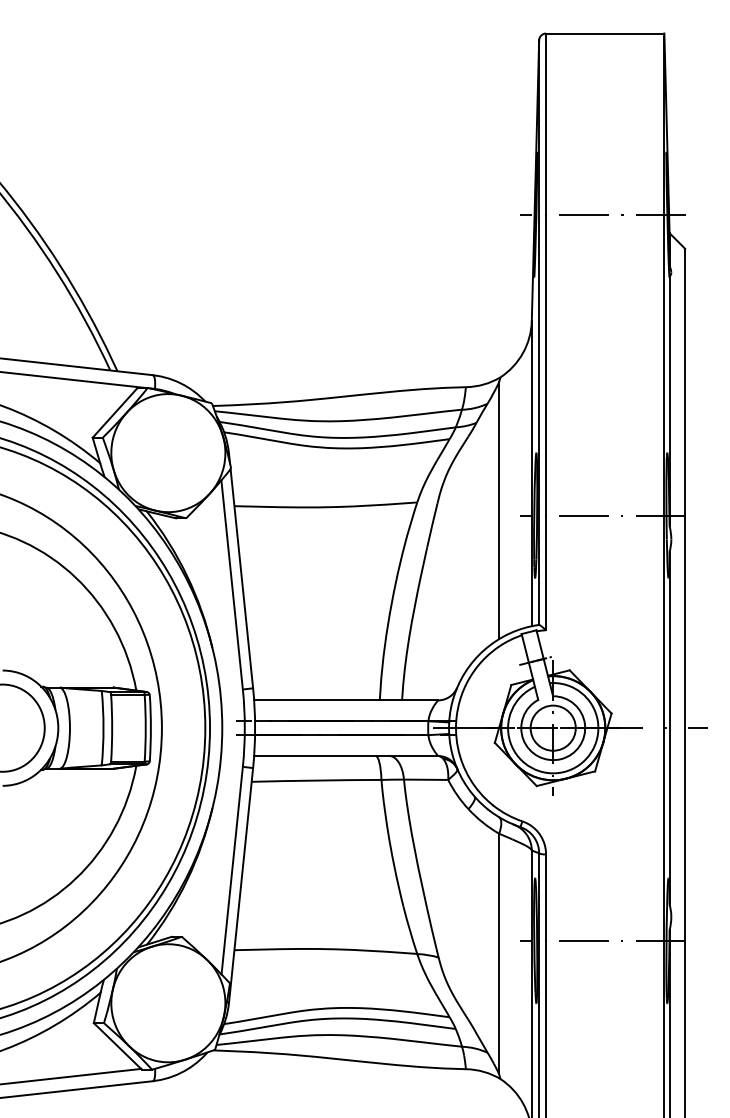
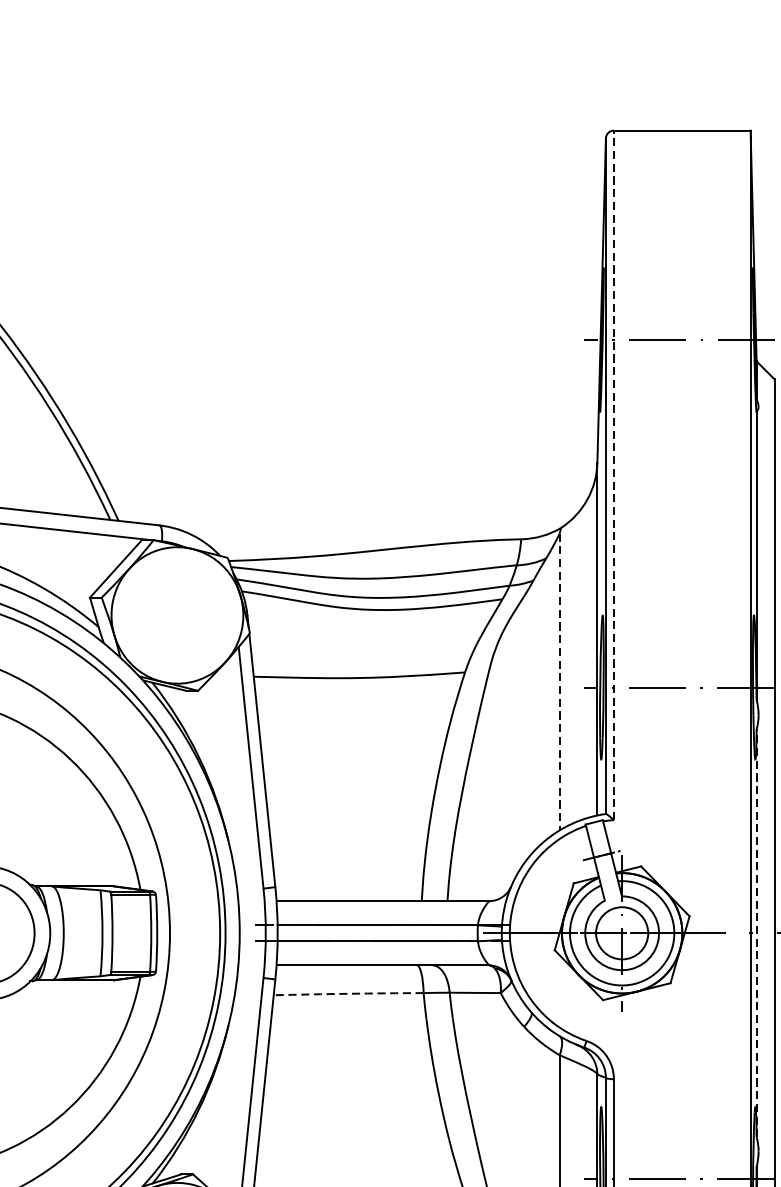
line: (546, 331) -> (614, 474), solid -> dashed
line: (499, 511) -> (560, 682), solid -> dashed
line: (669, 728) -> (756, 933), solid -> dashed
arc: (316, 780) -> (348, 993), solid -> dashed

